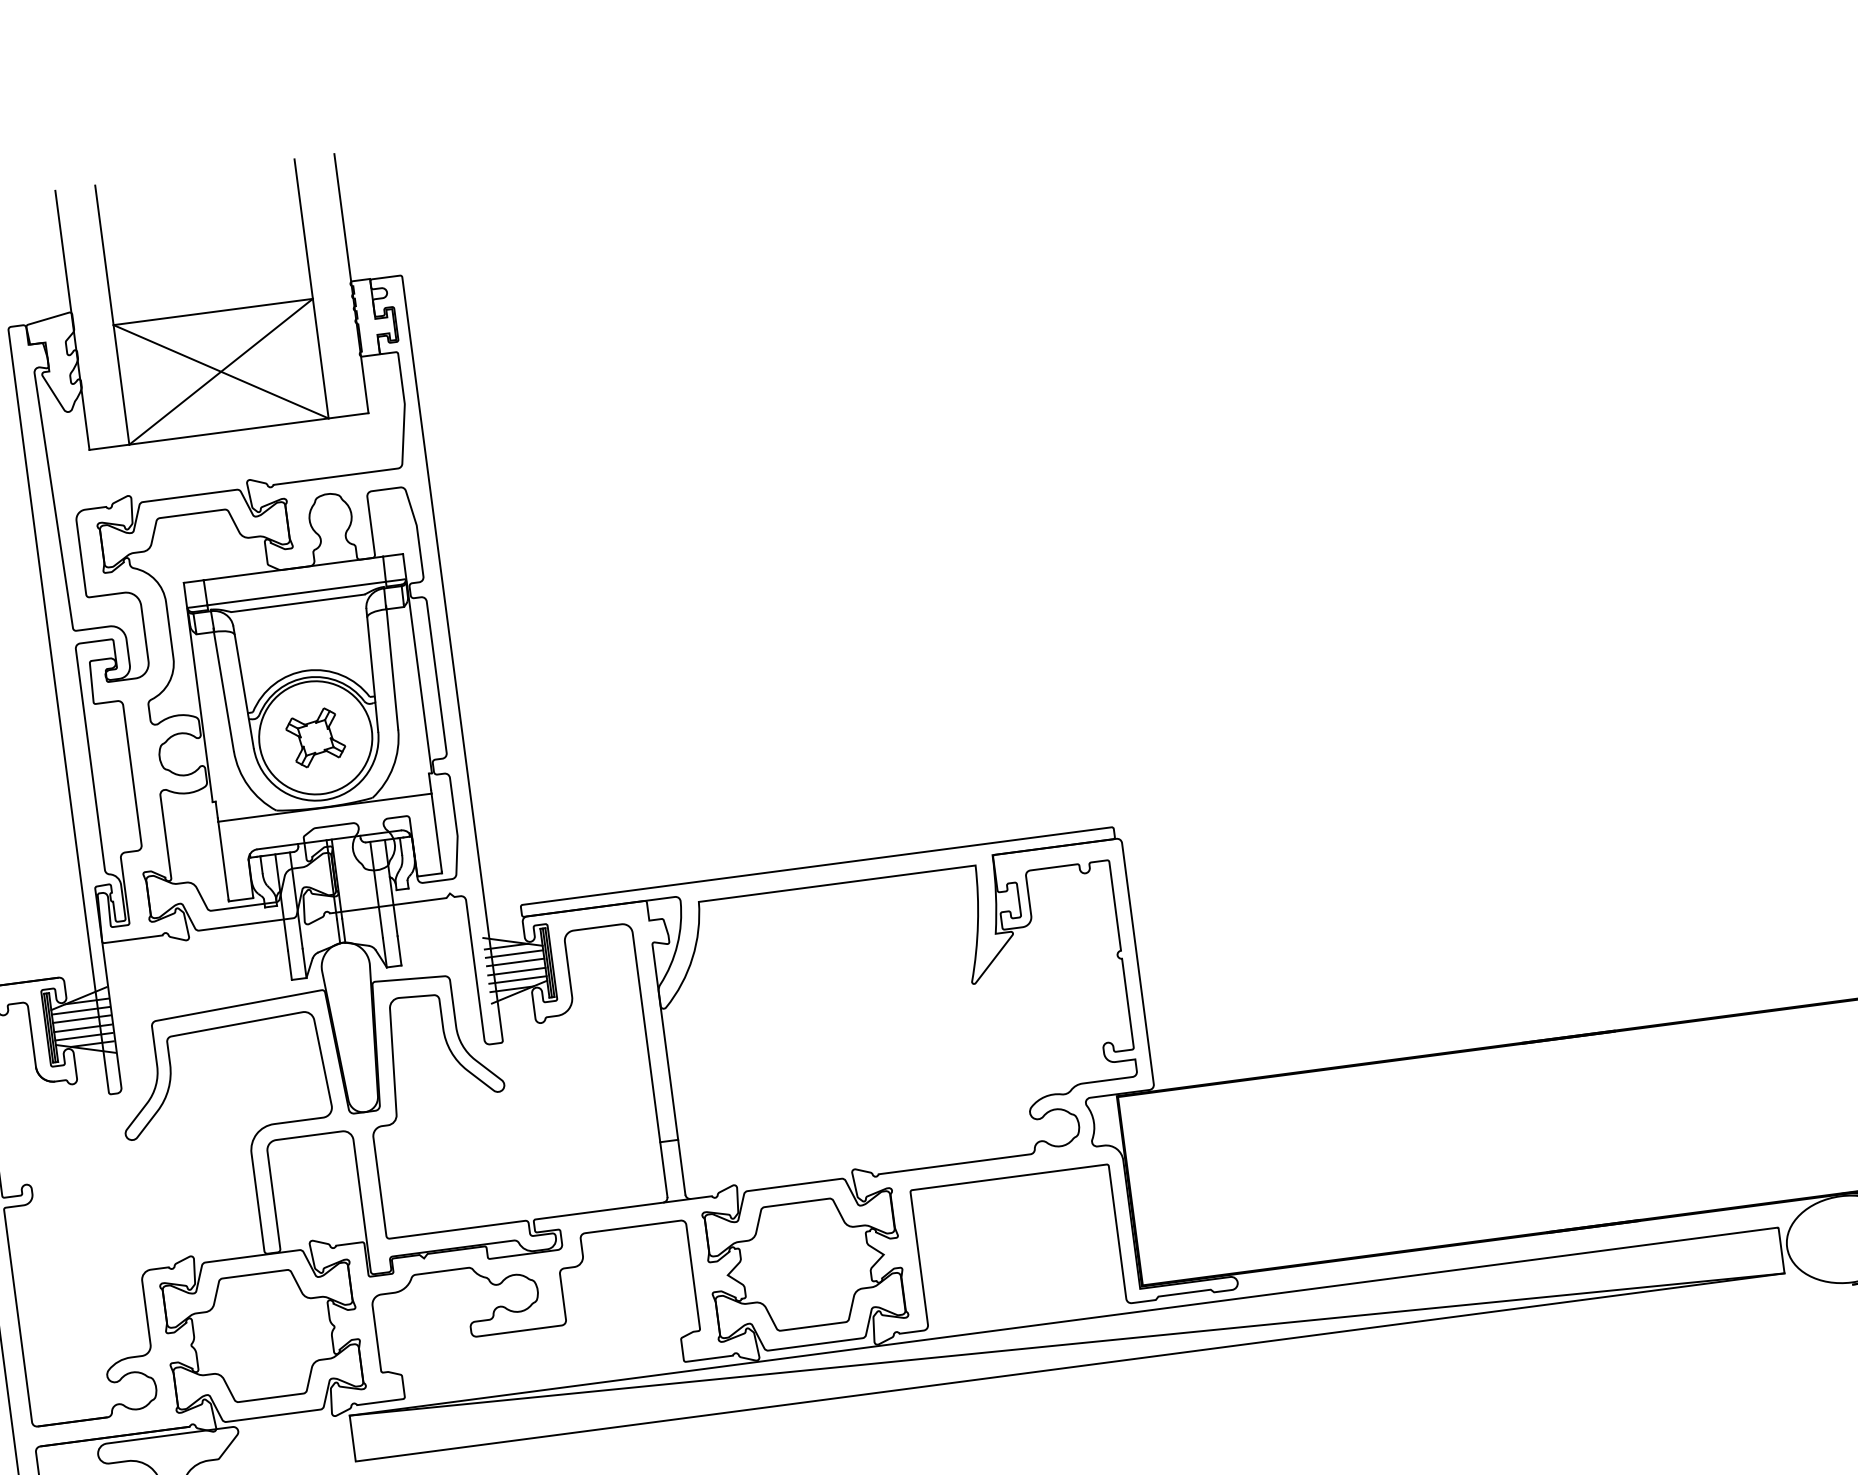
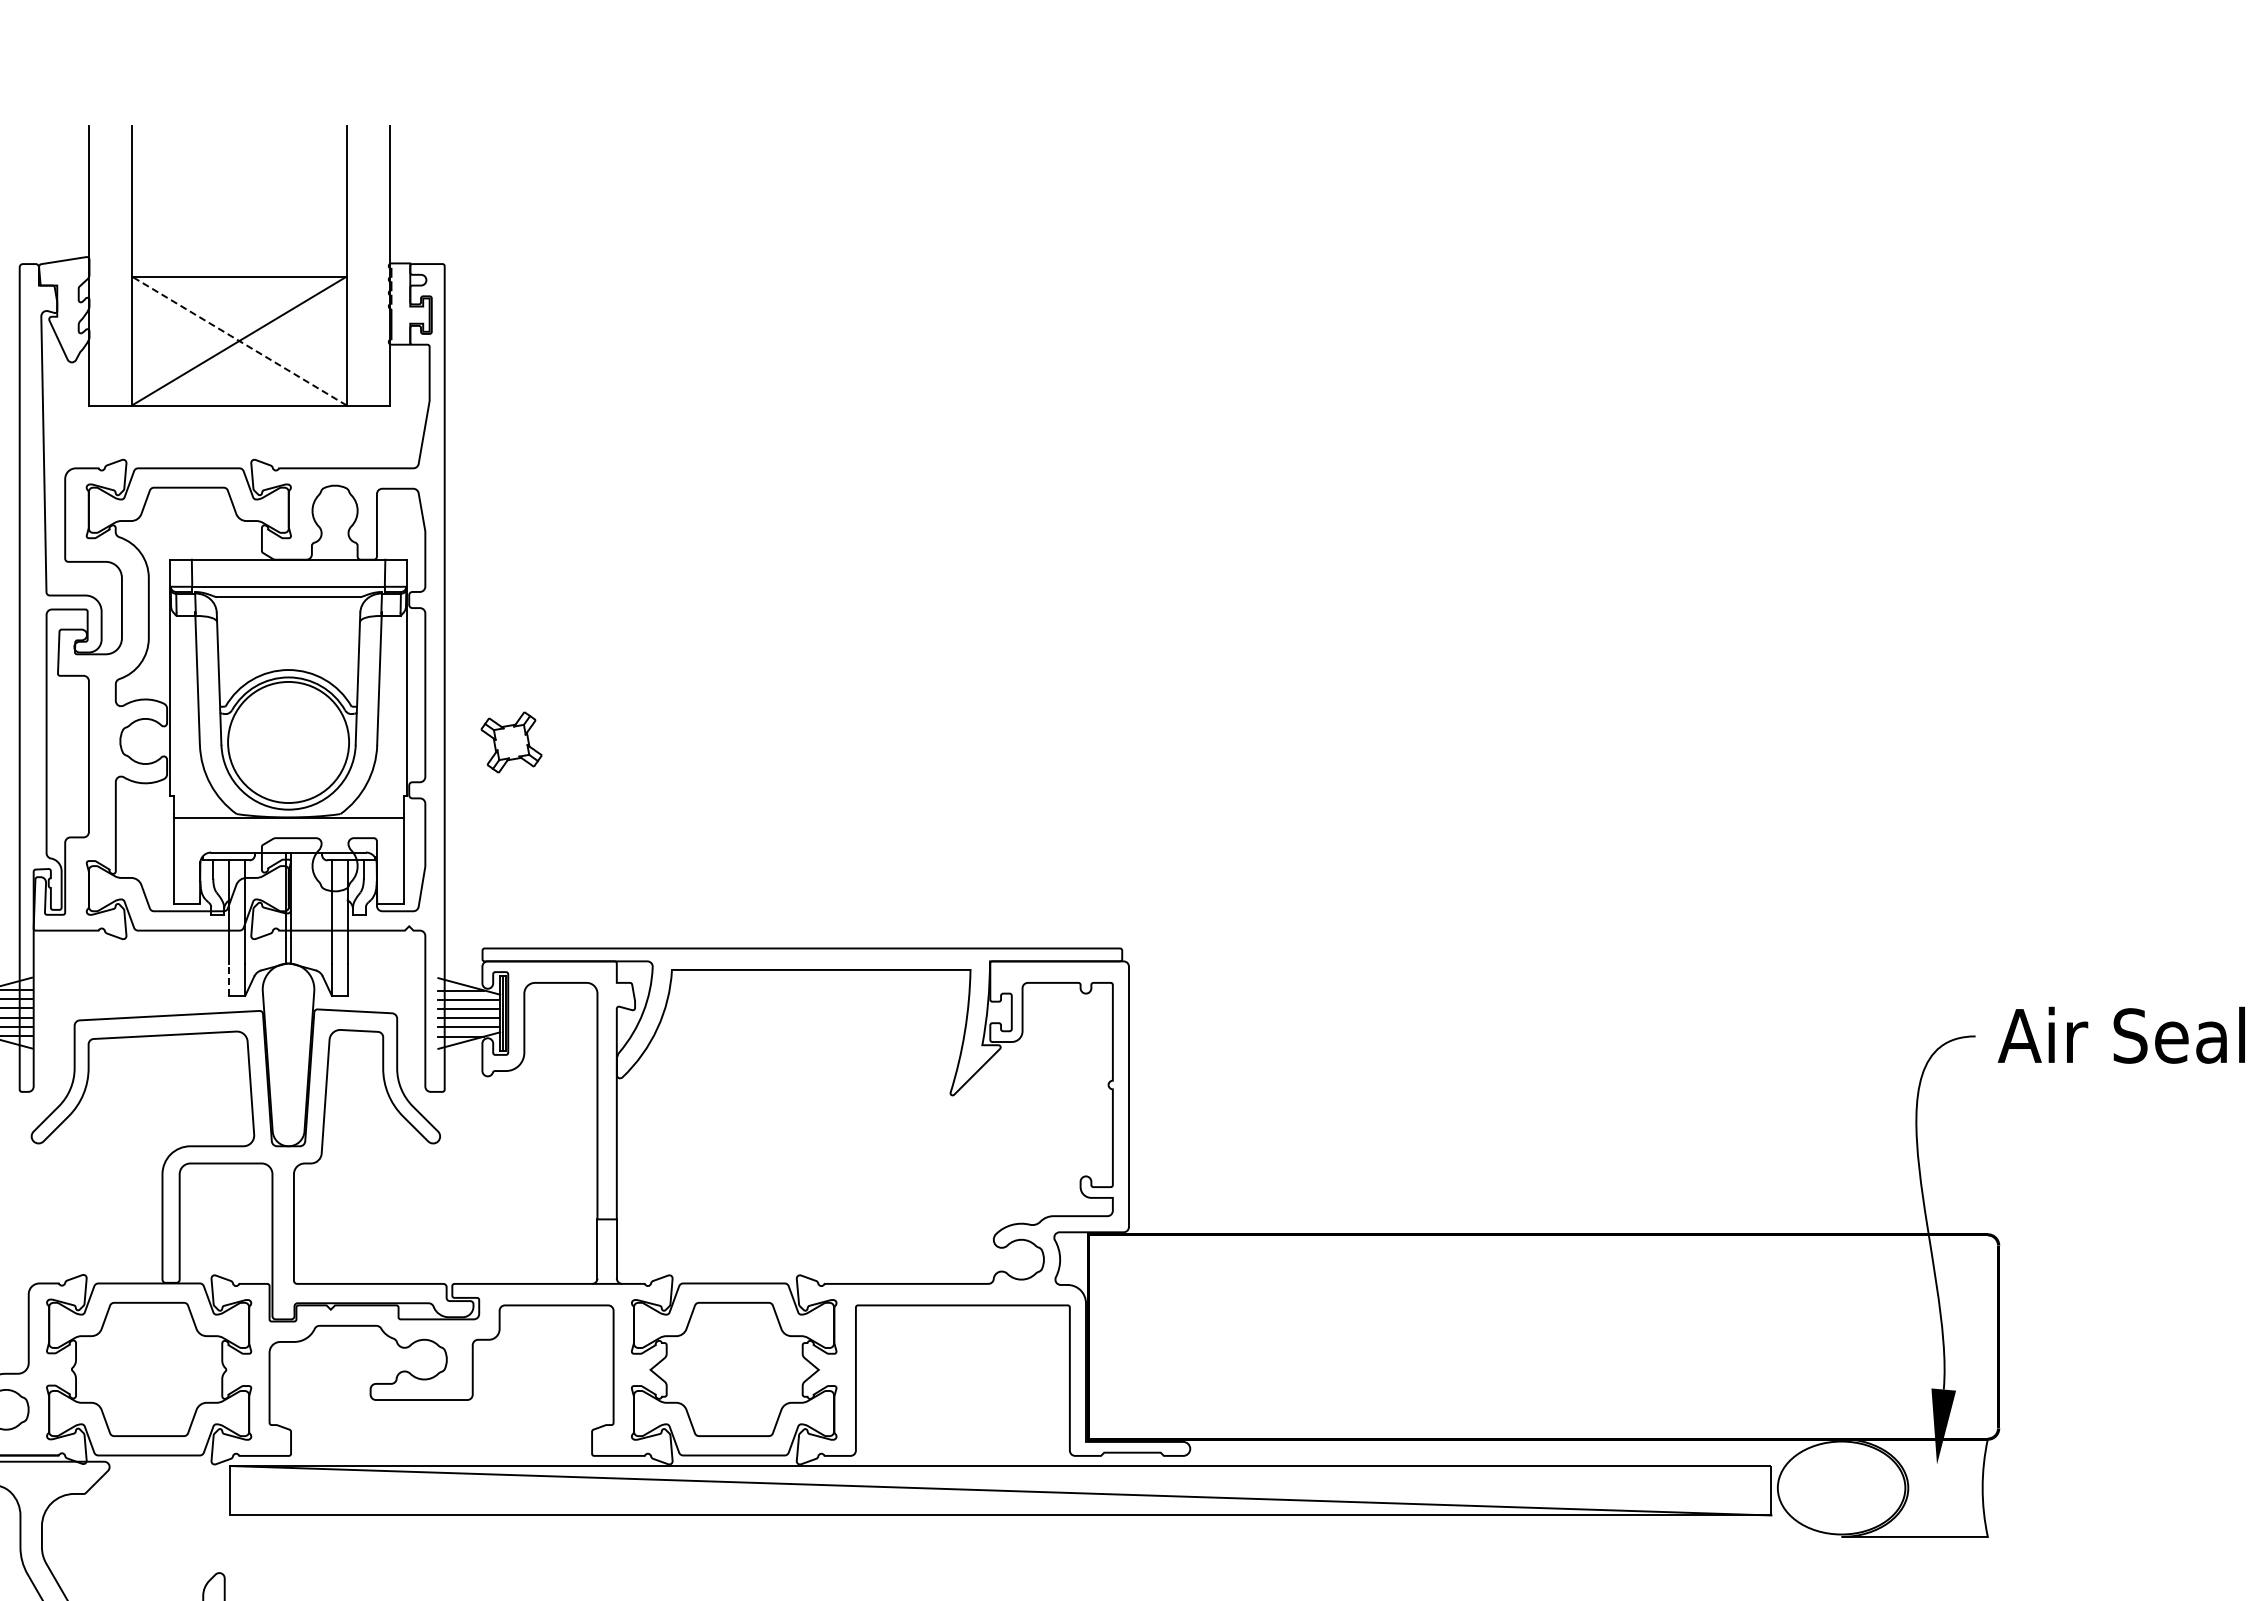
line: (220, 371) -> (238, 340), solid -> dashed
part: (315, 737) -> (511, 742), moved
line: (290, 965) -> (229, 980), solid -> dashed

